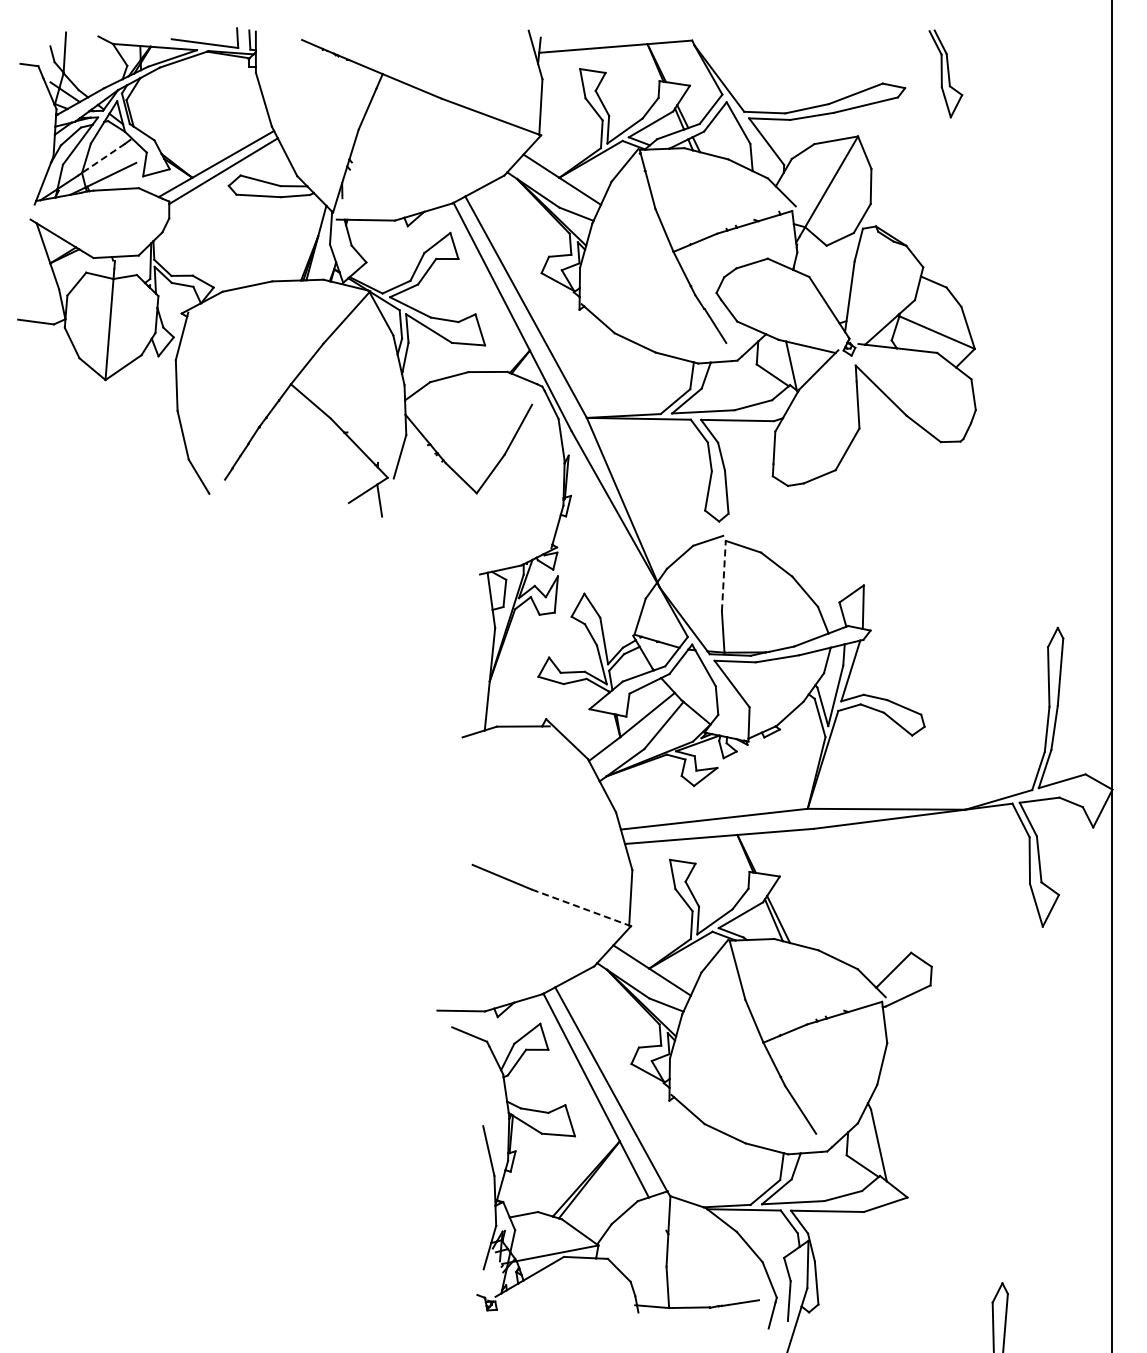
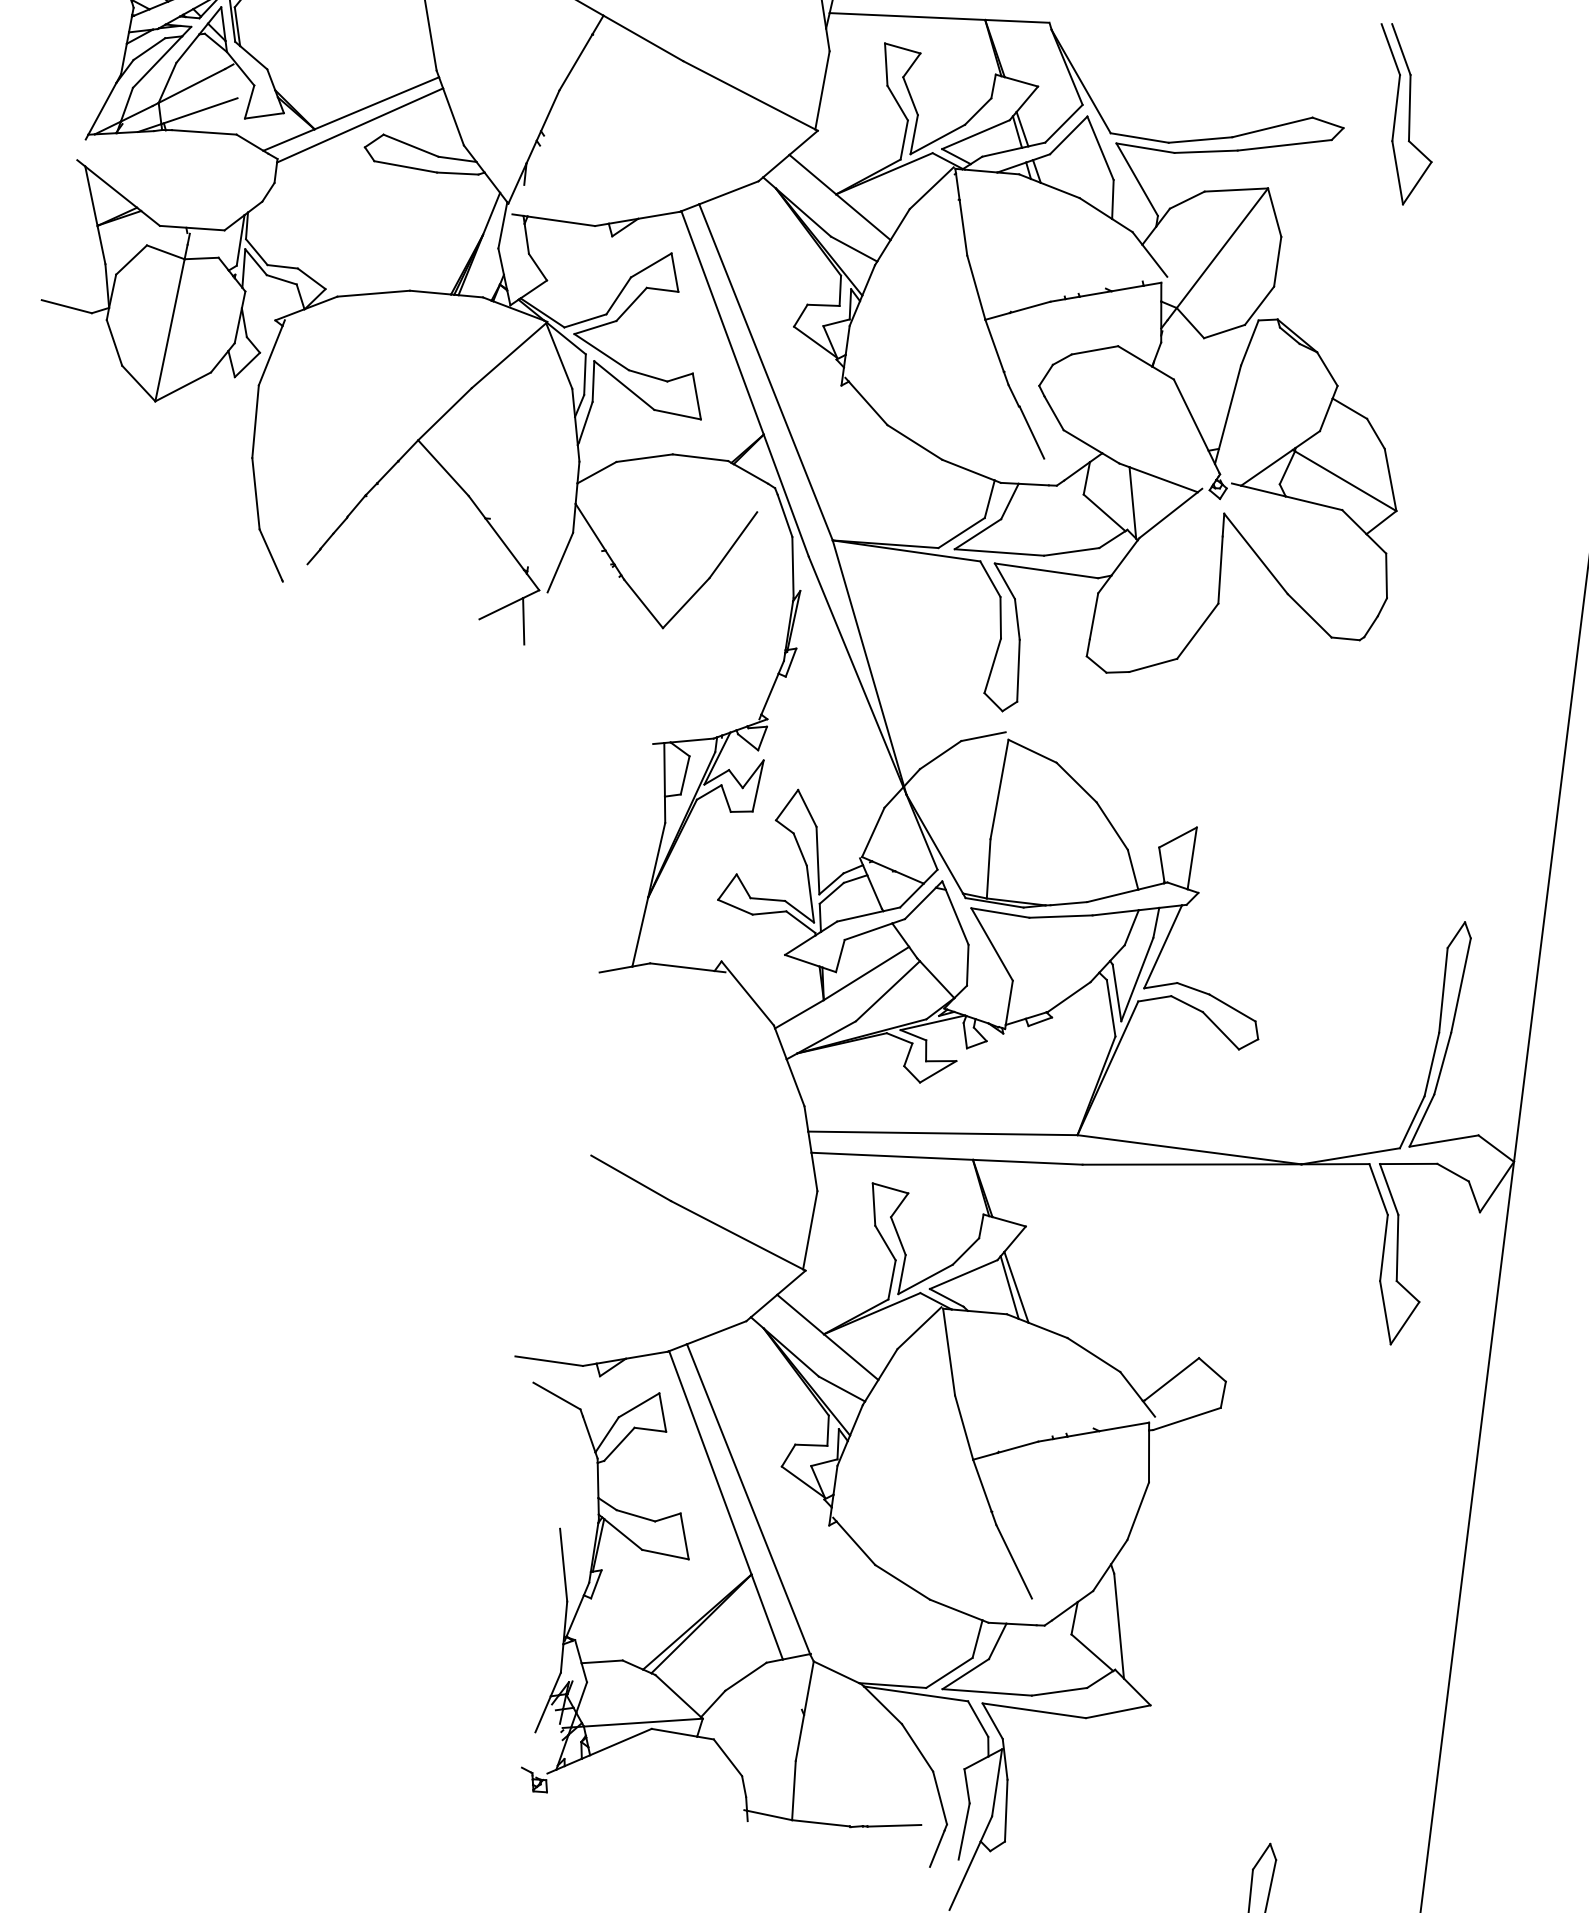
part: (945, 73) -> (1403, 114), size x1.43
line: (103, 158) -> (191, 86), dashed -> solid
line: (723, 575) -> (999, 788), dashed -> solid
line: (580, 907) -> (737, 1235), dashed -> solid

